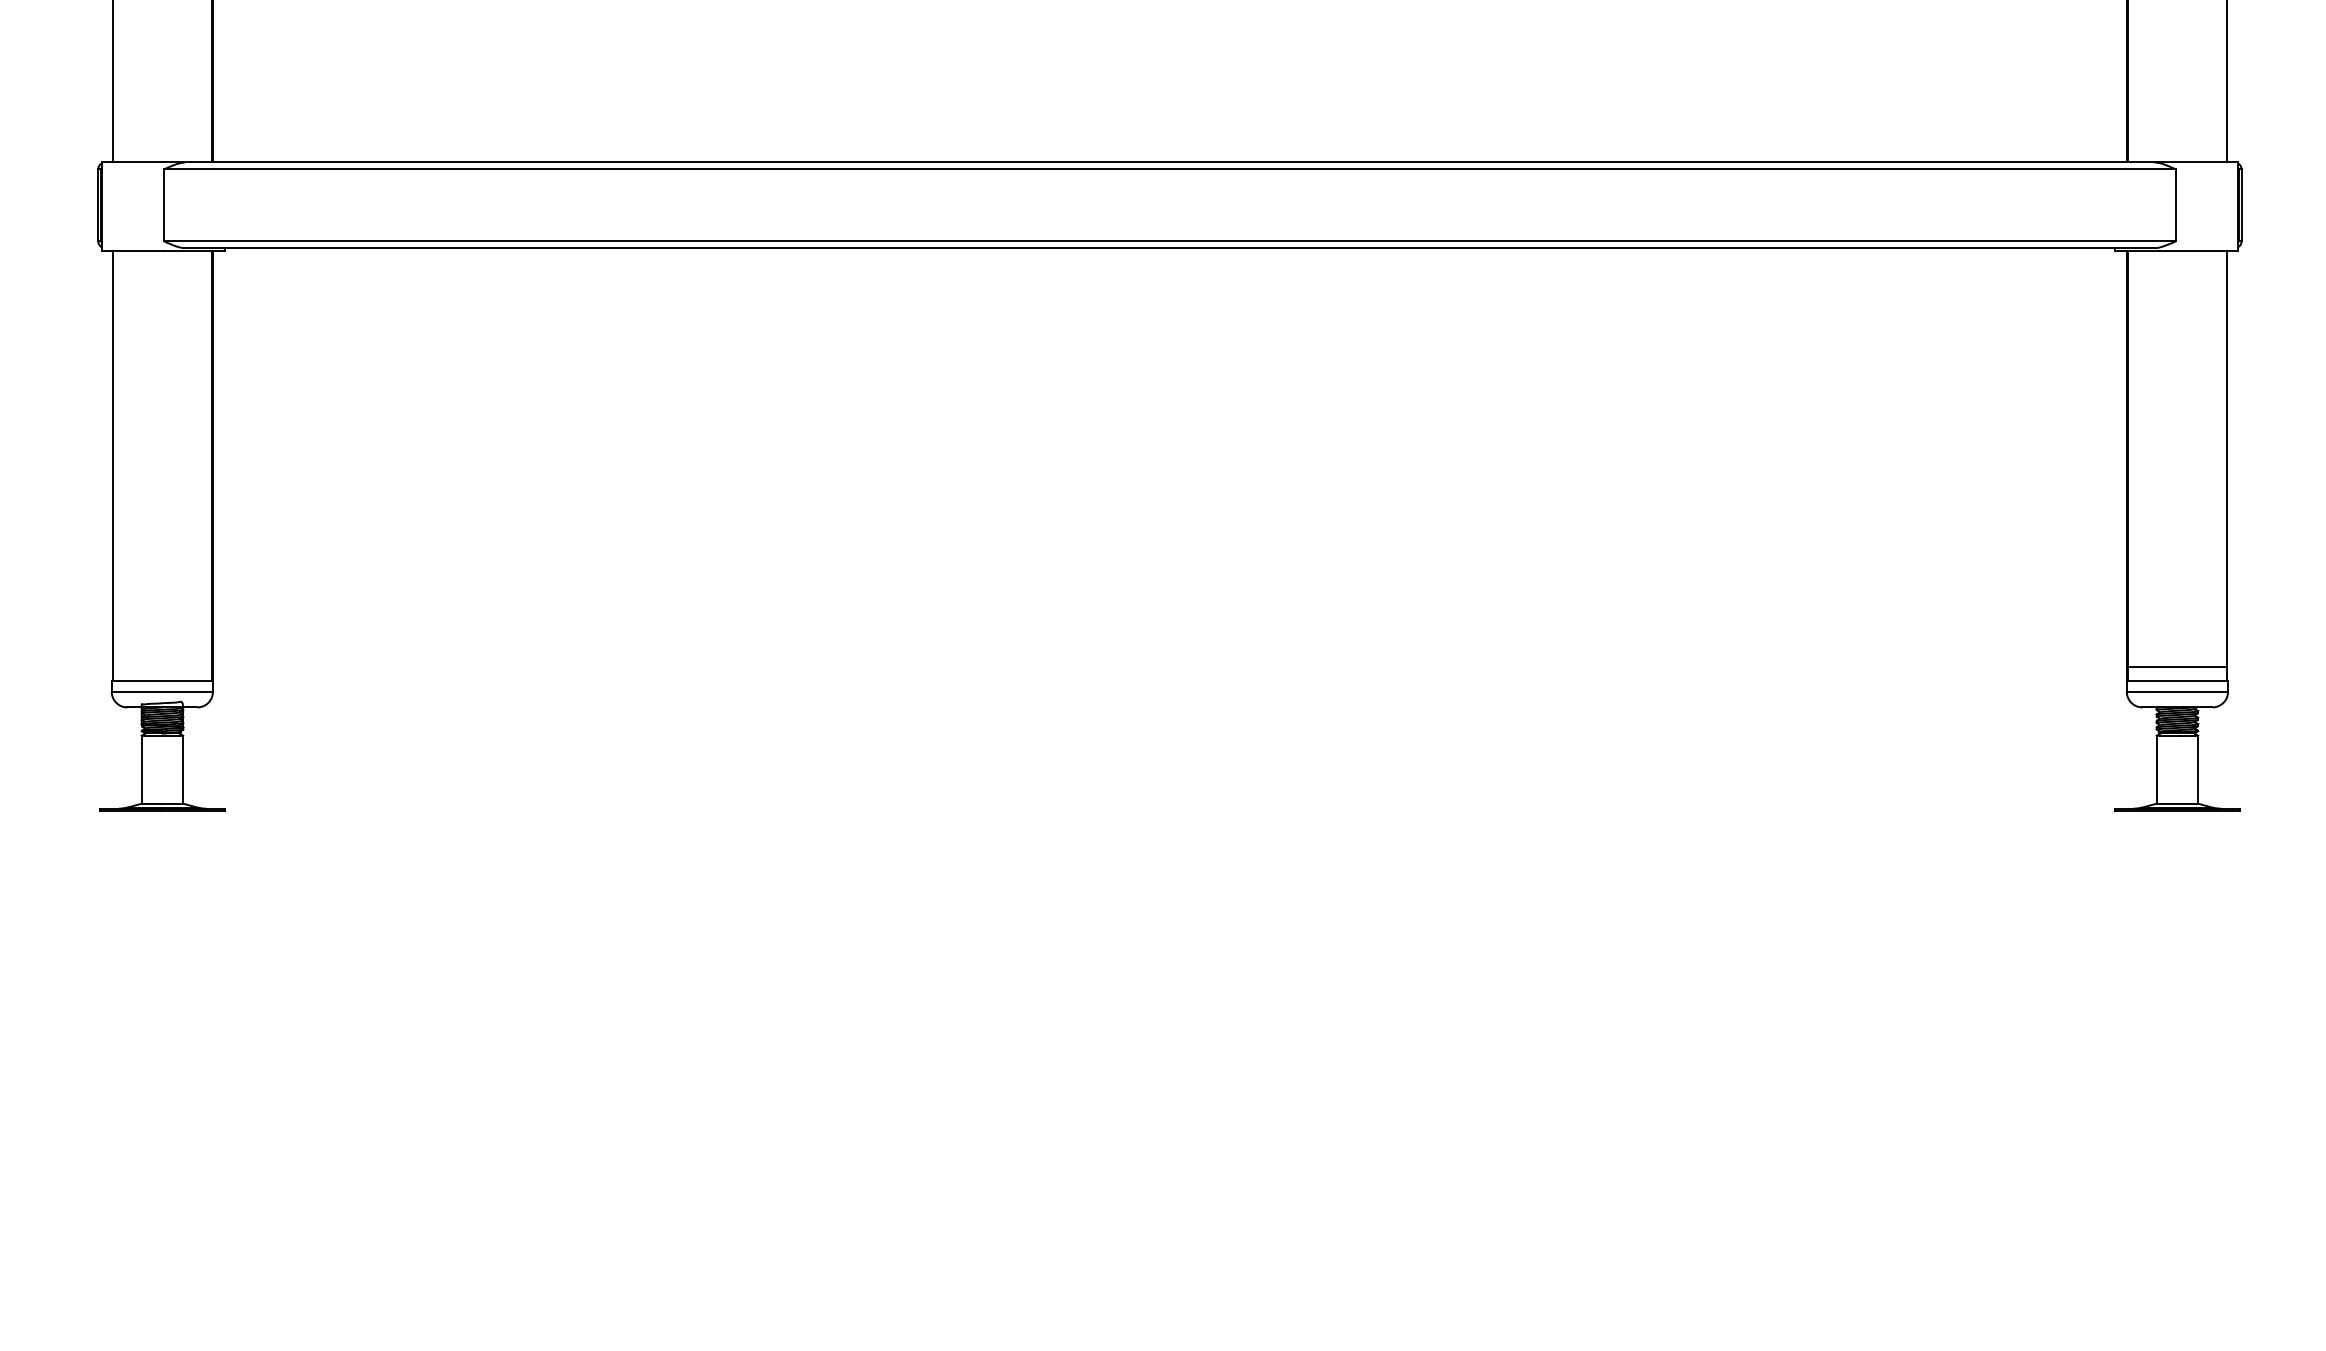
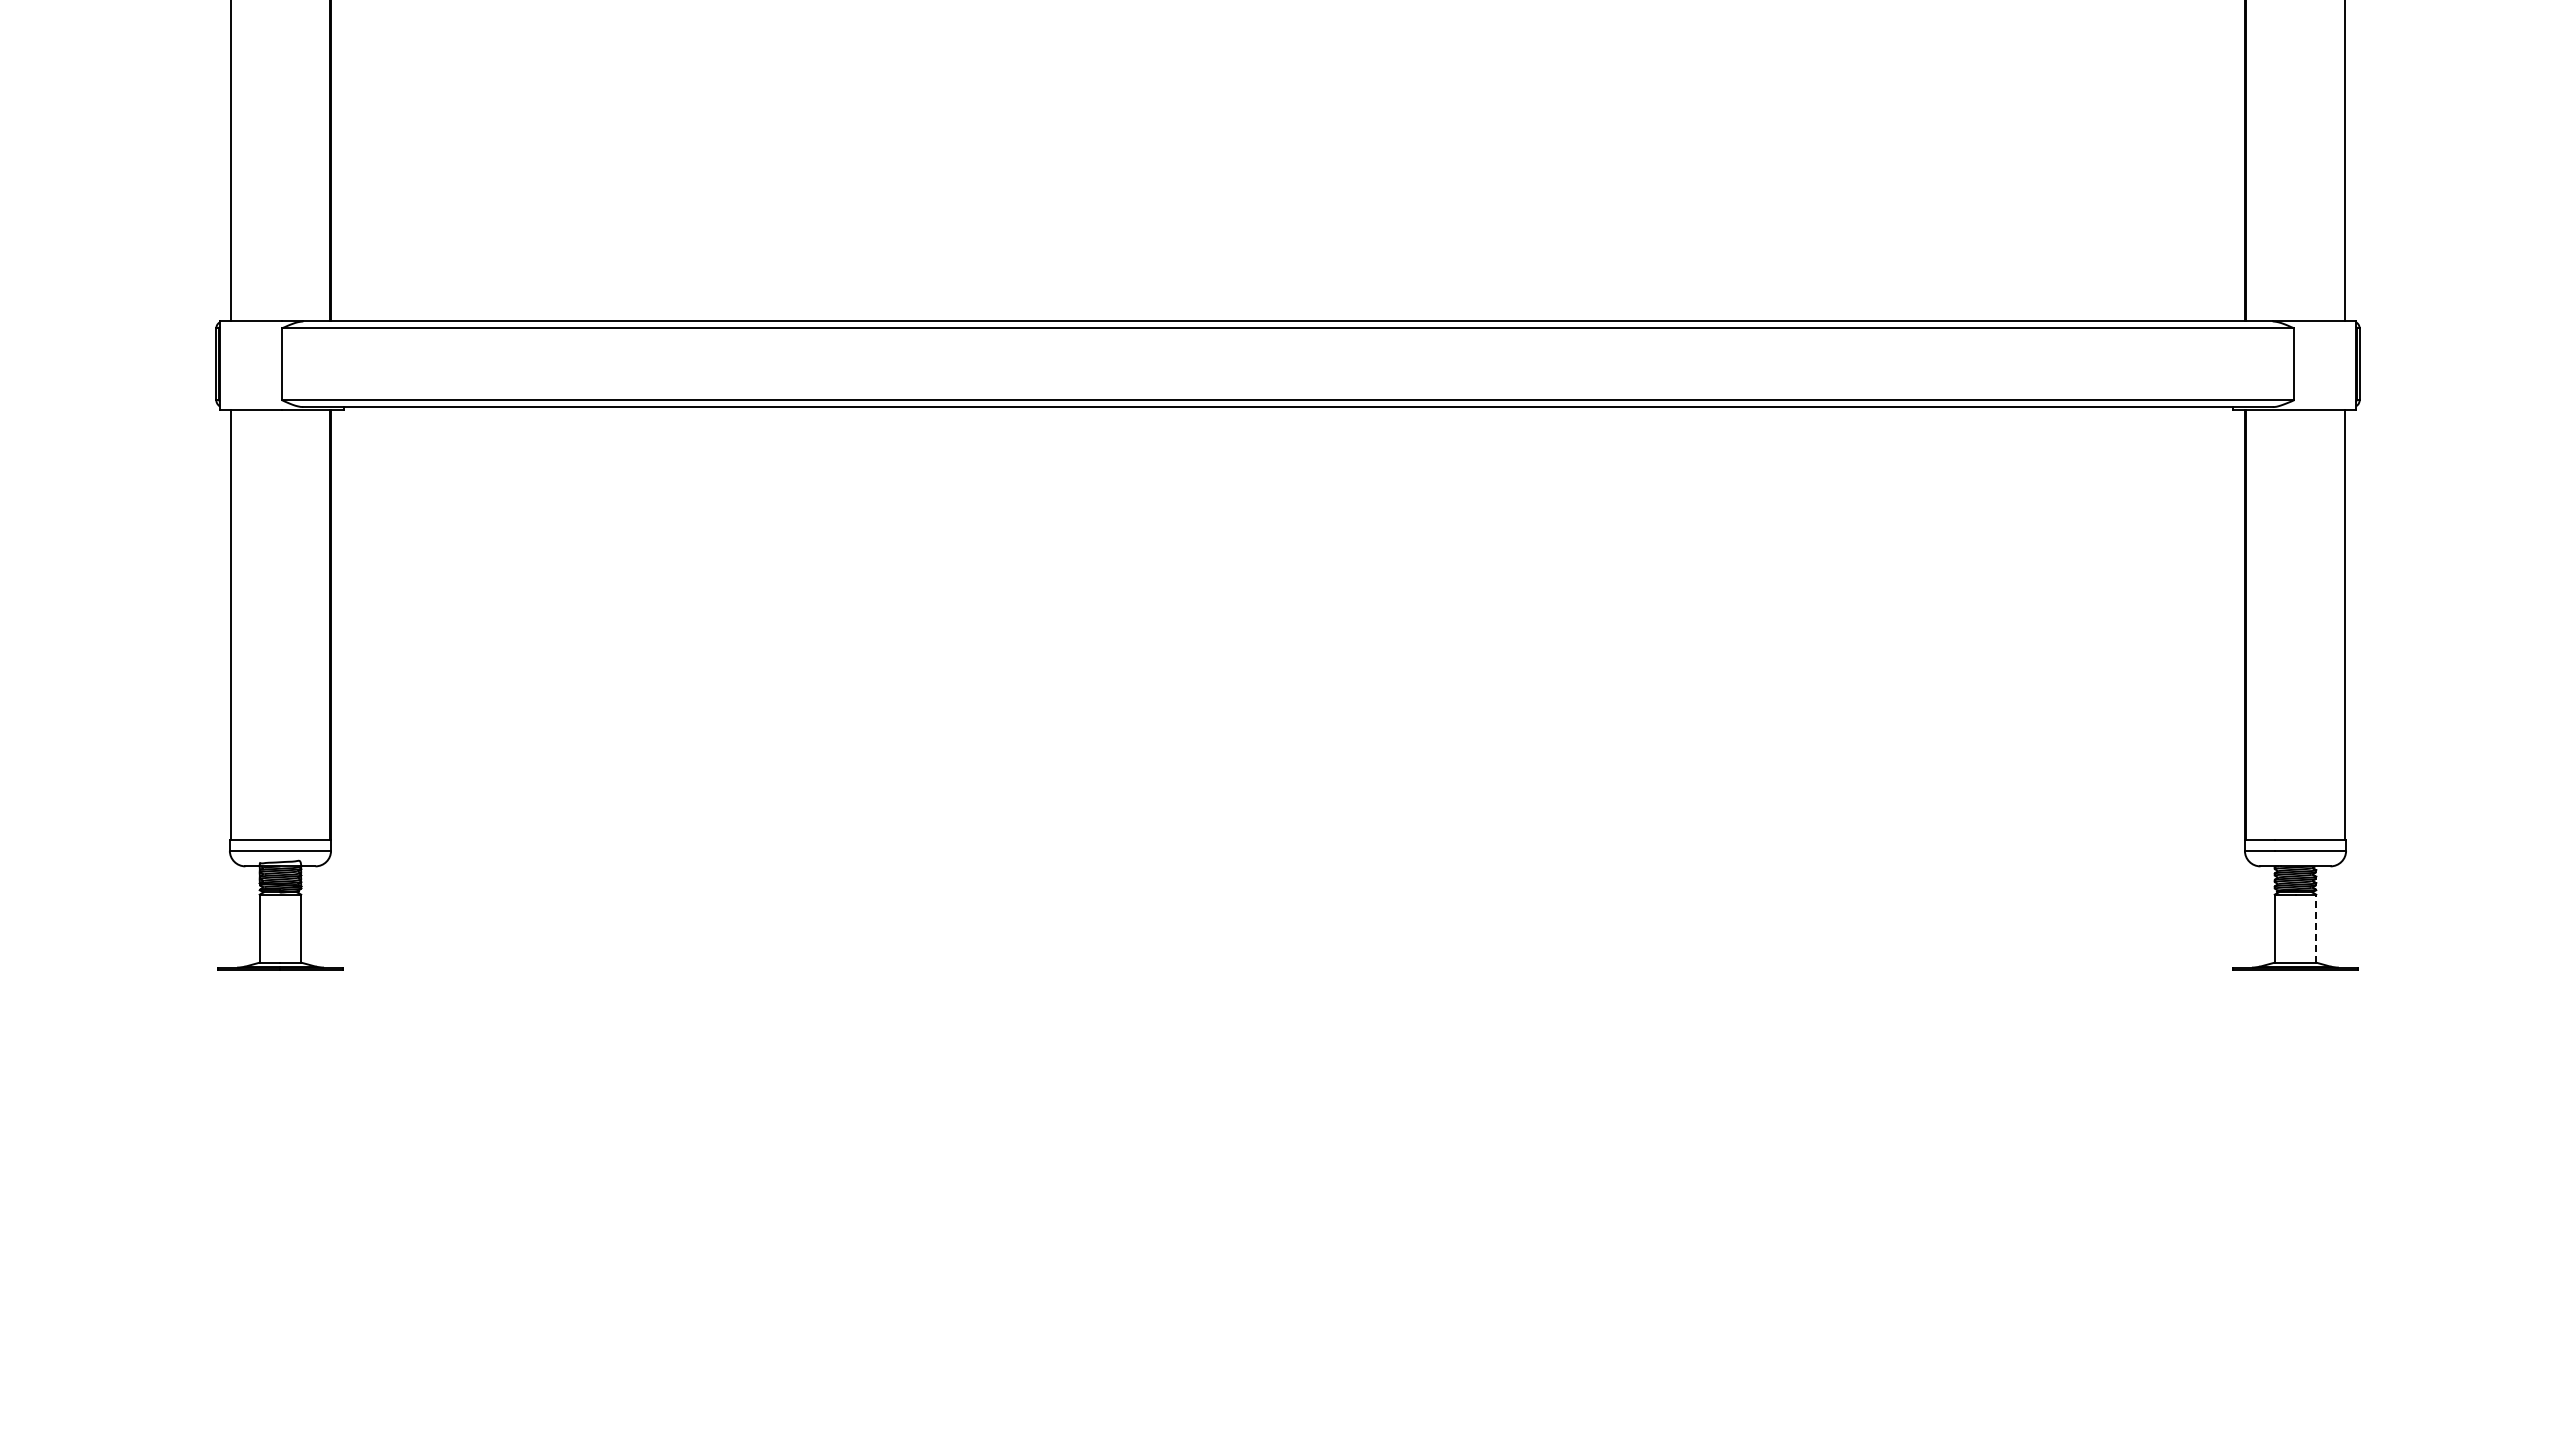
line: (2176, 667) -> (2294, 826), removed
line: (2198, 769) -> (2316, 928), solid -> dashed

